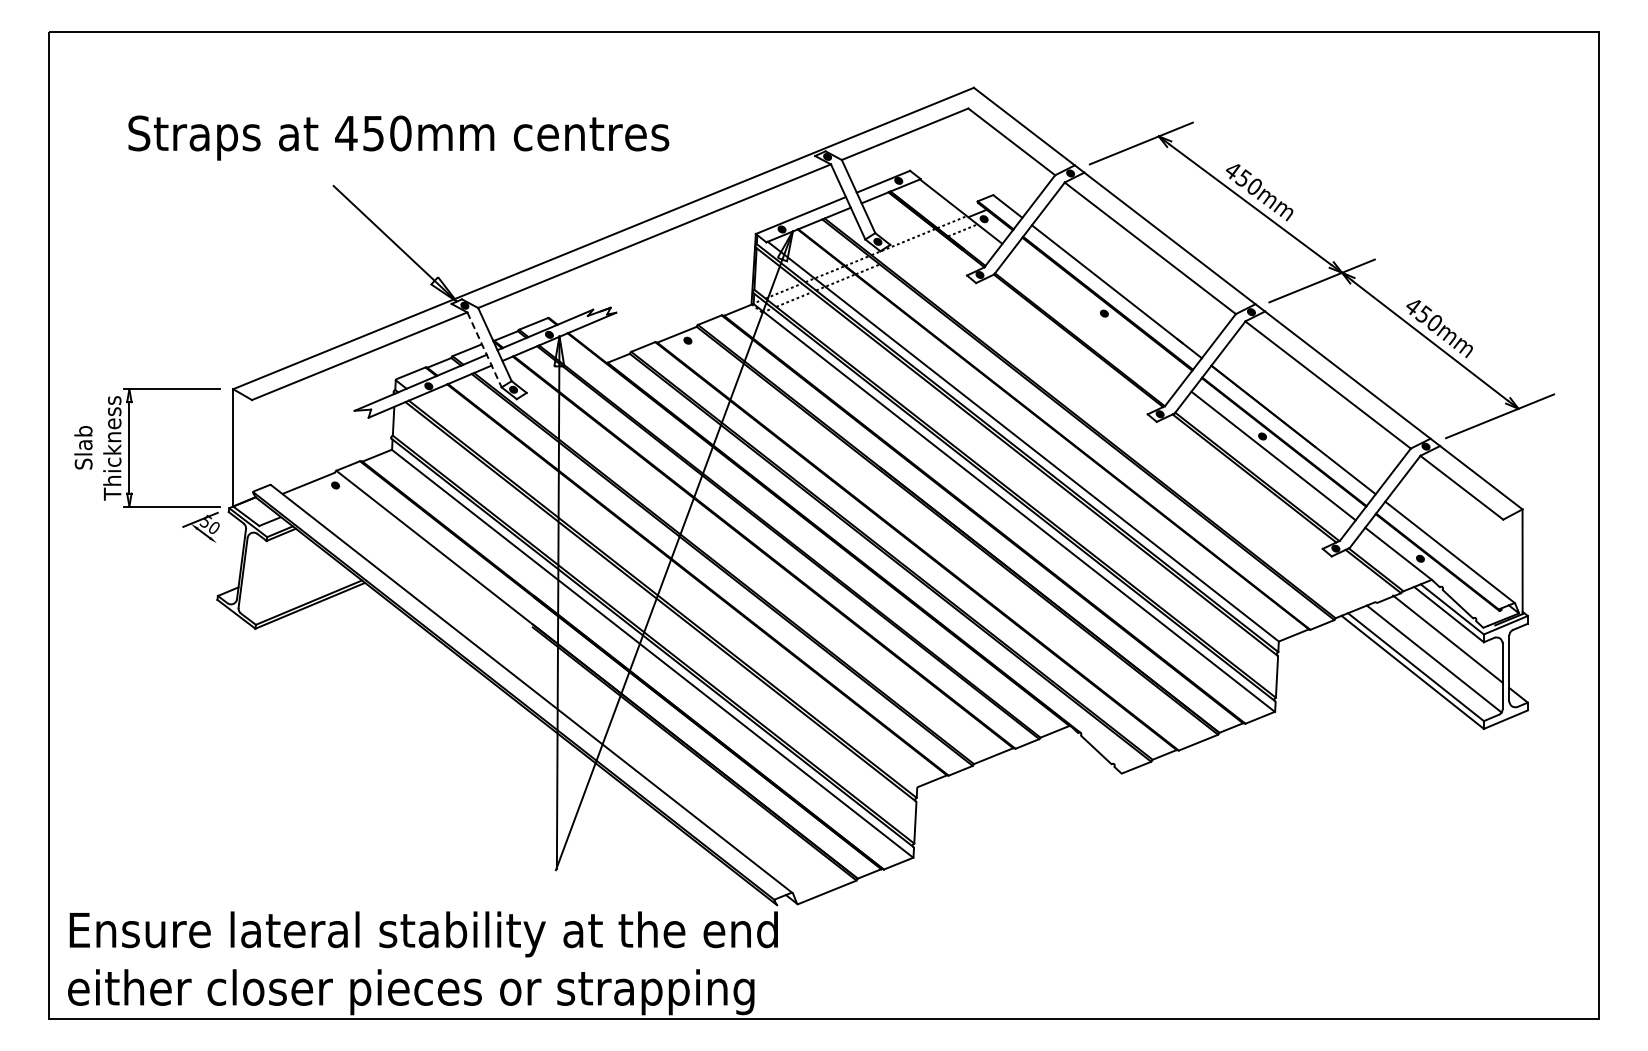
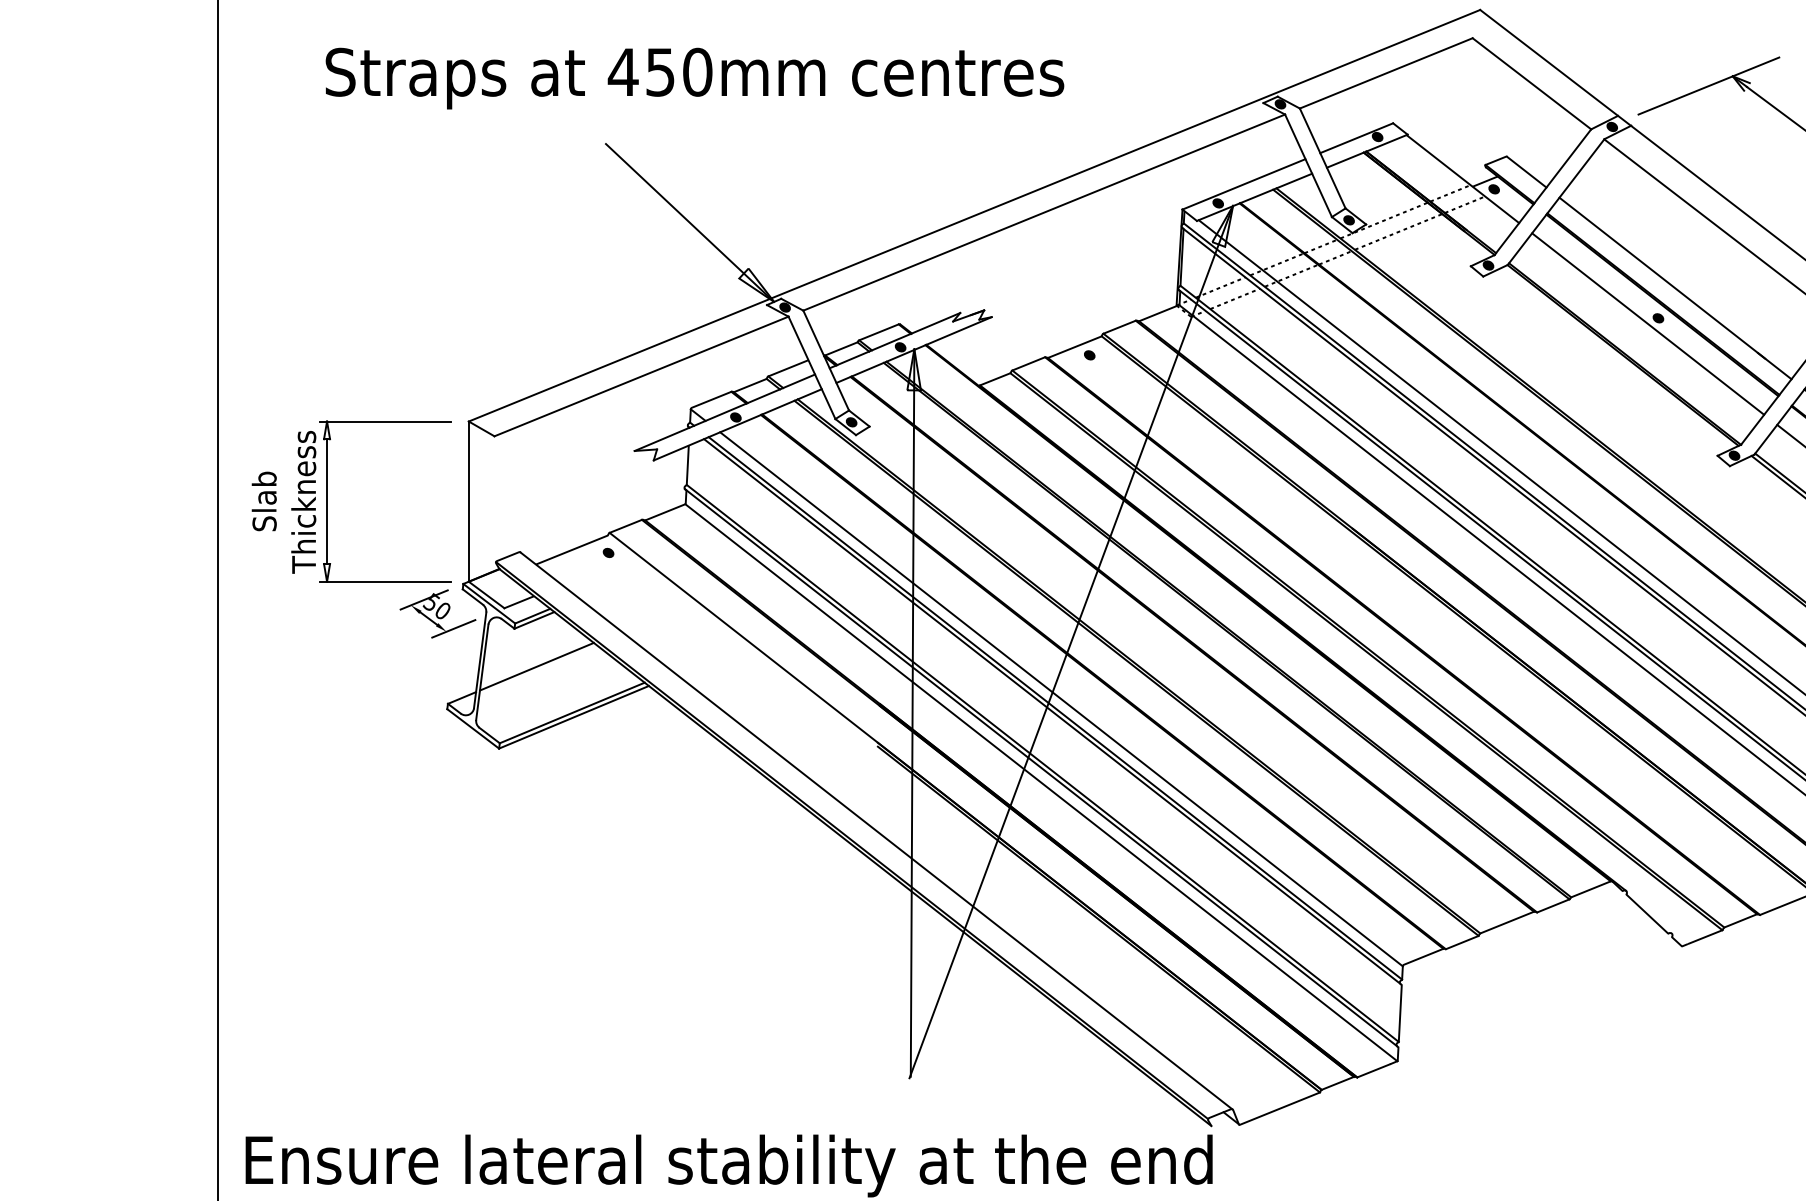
line: (914, 250) -> (1399, 232), added
line: (1096, 317) -> (1647, 323), added
line: (484, 350) -> (811, 368), dashed -> solid
line: (221, 540) -> (452, 628), added
line: (282, 568) -> (536, 666), added
line: (667, 592) -> (1061, 699), added

